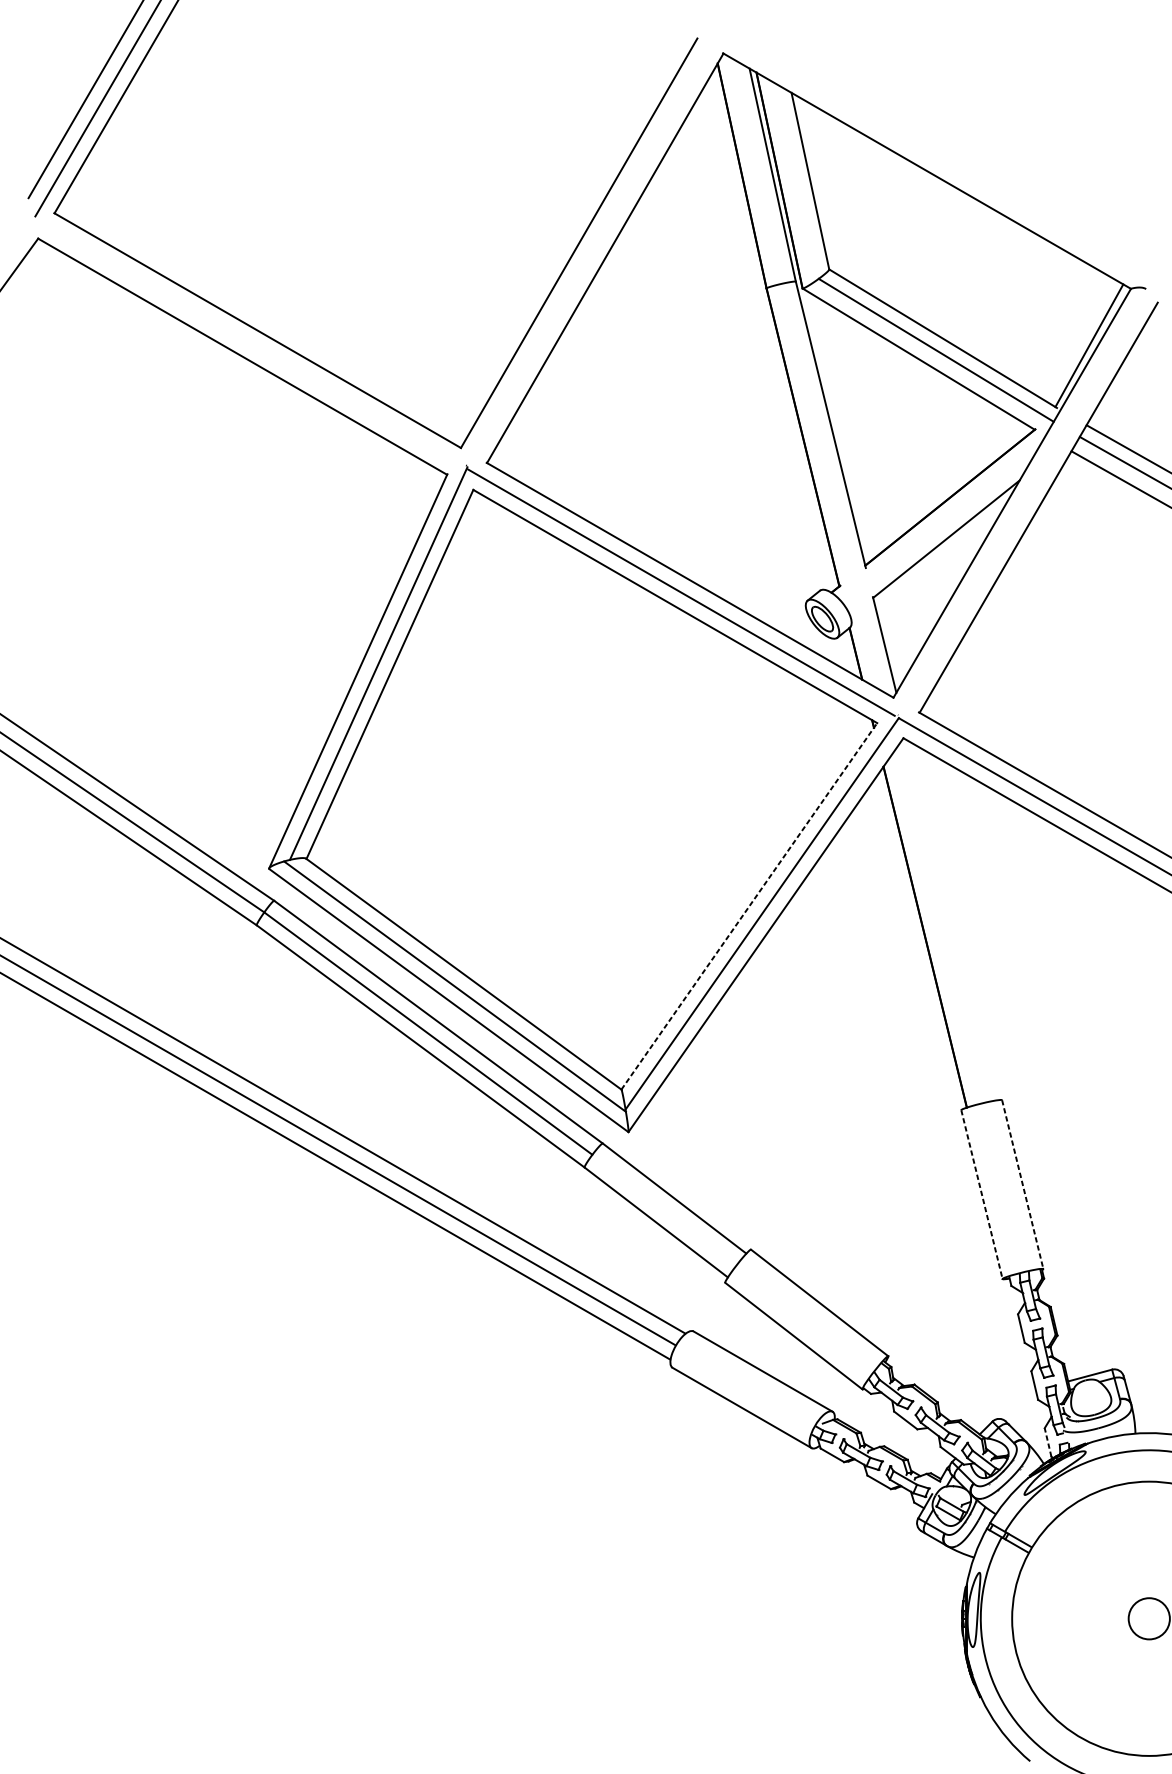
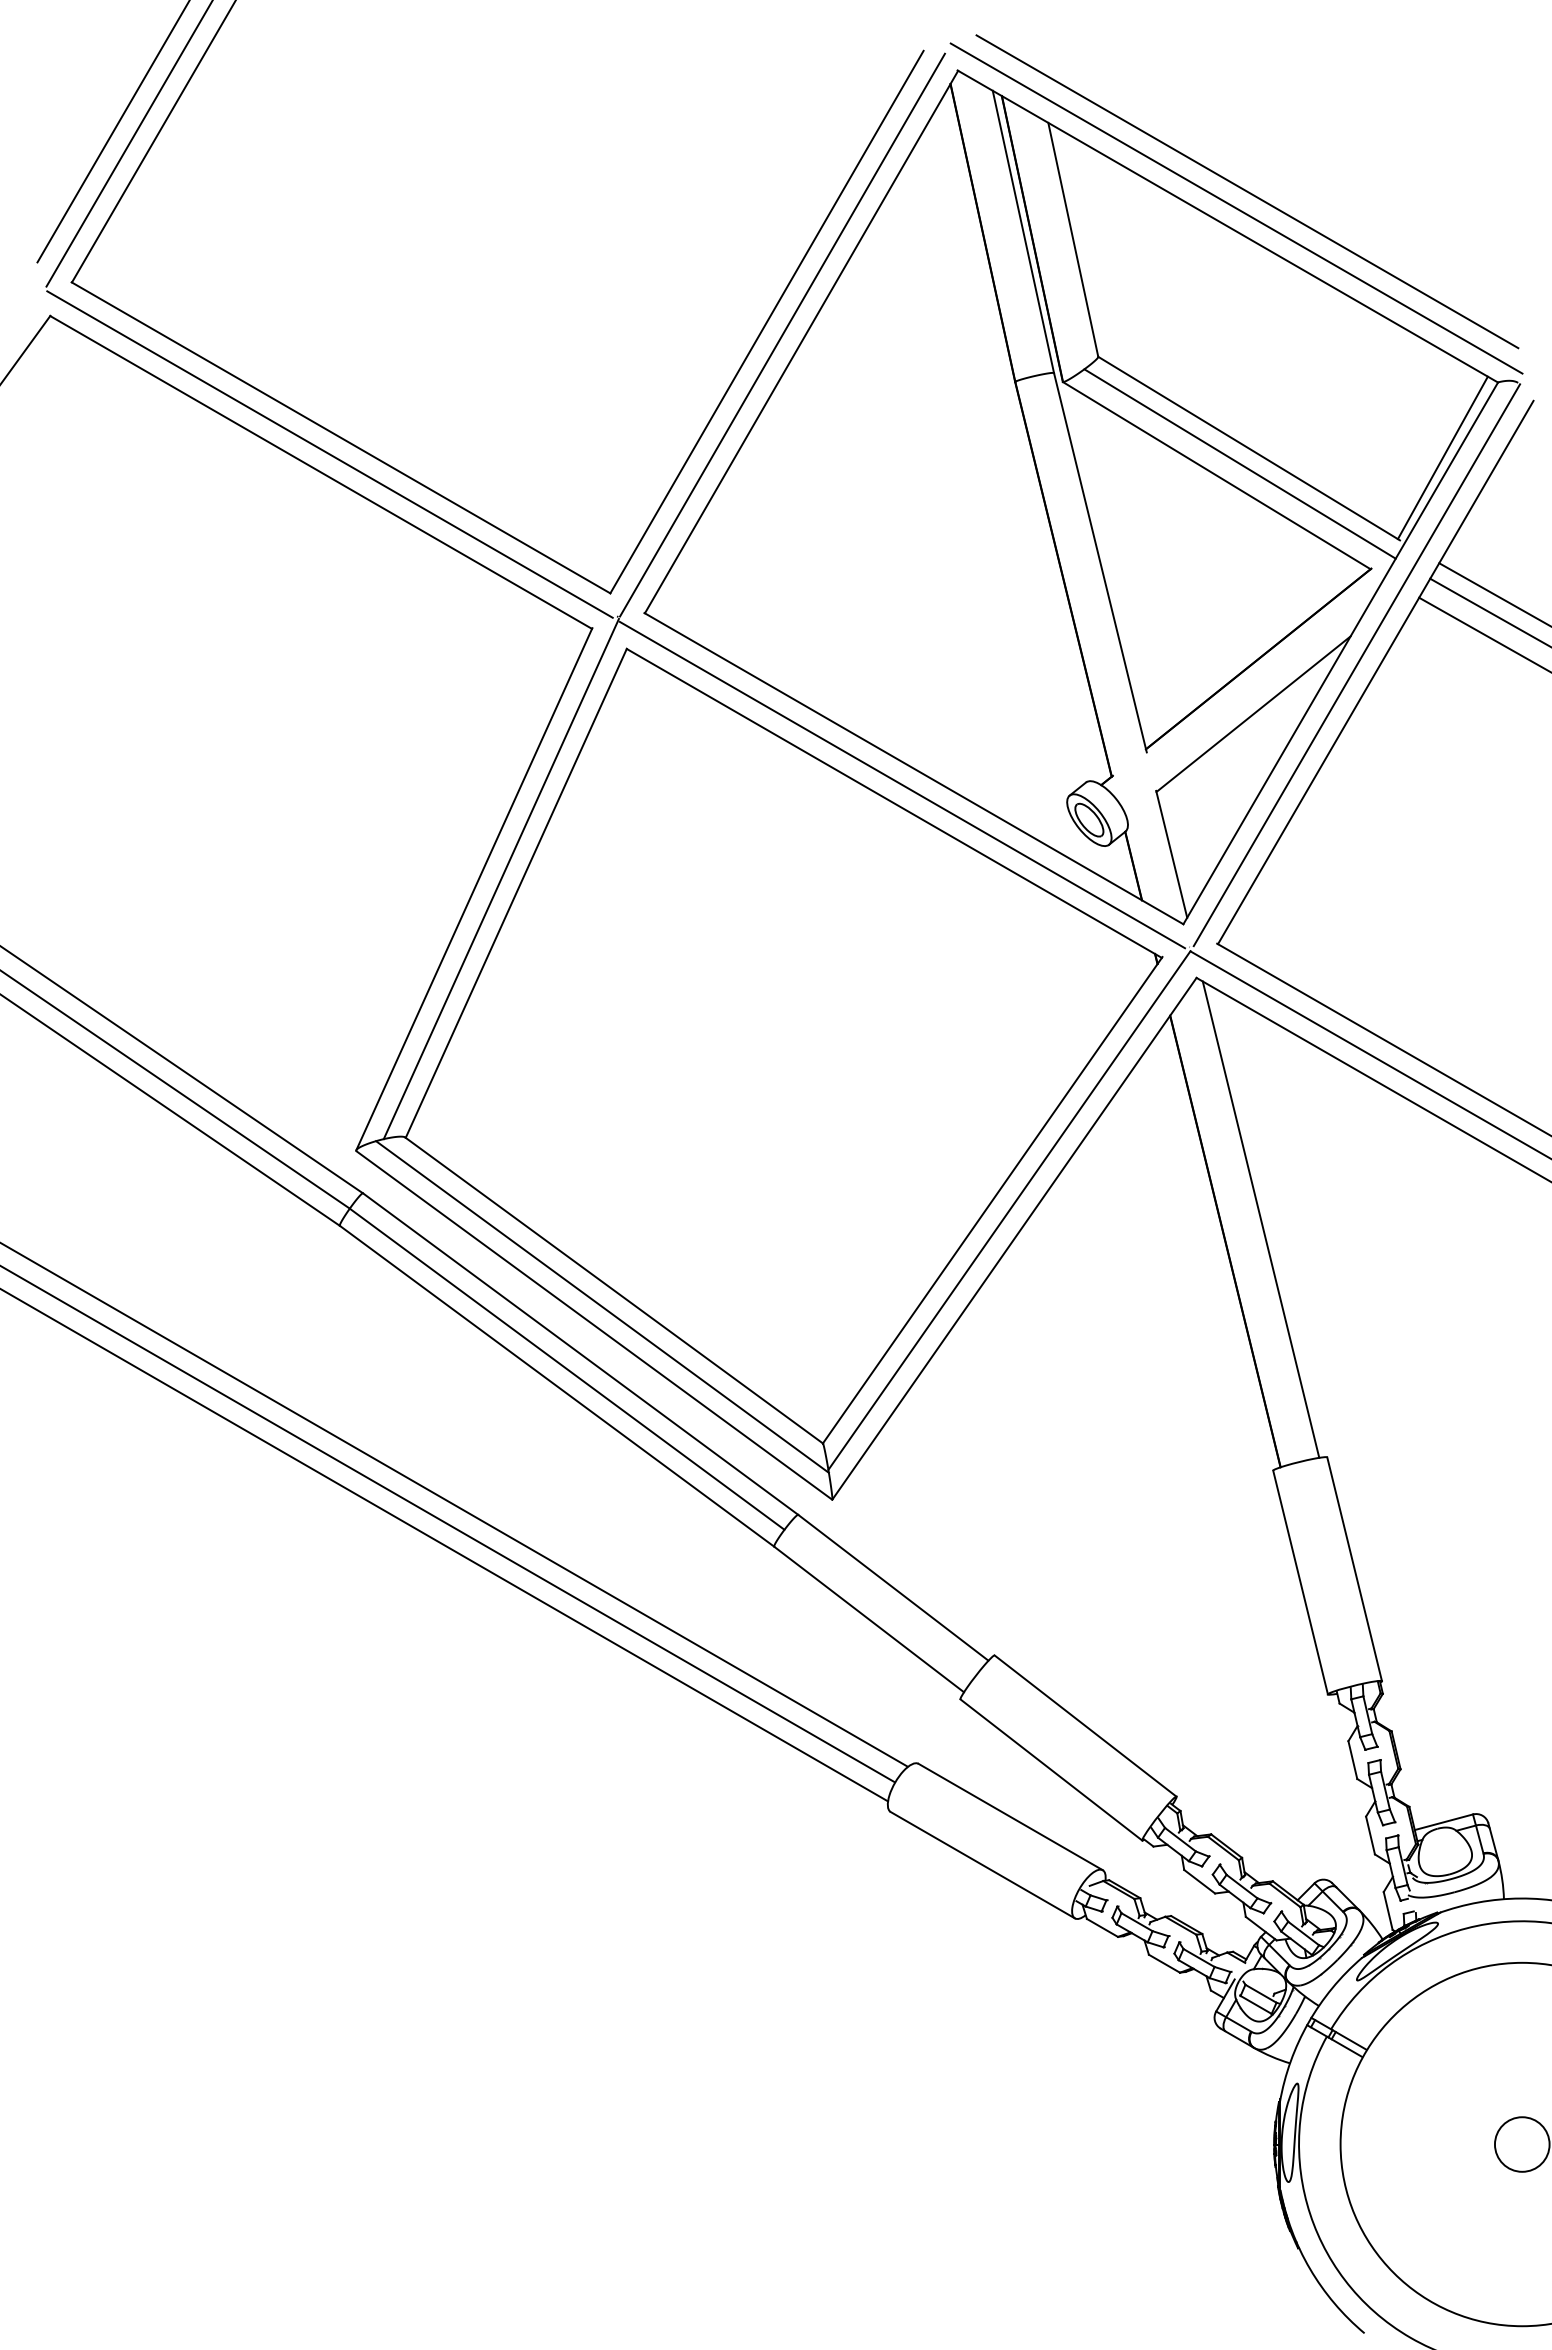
line: (941, 144) -> (1247, 191), added
line: (933, 157) -> (1236, 208), added
line: (590, 252) -> (782, 334), added
line: (248, 343) -> (329, 454), added
line: (1024, 502) -> (1356, 665), added
line: (749, 906) -> (992, 1200), dashed -> solid
line: (951, 920) -> (1260, 1219), added
line: (1022, 1184) -> (1354, 1569), dashed -> solid
line: (981, 1195) -> (1300, 1583), dashed -> solid
line: (1048, 1442) -> (1388, 1910), dashed -> solid

